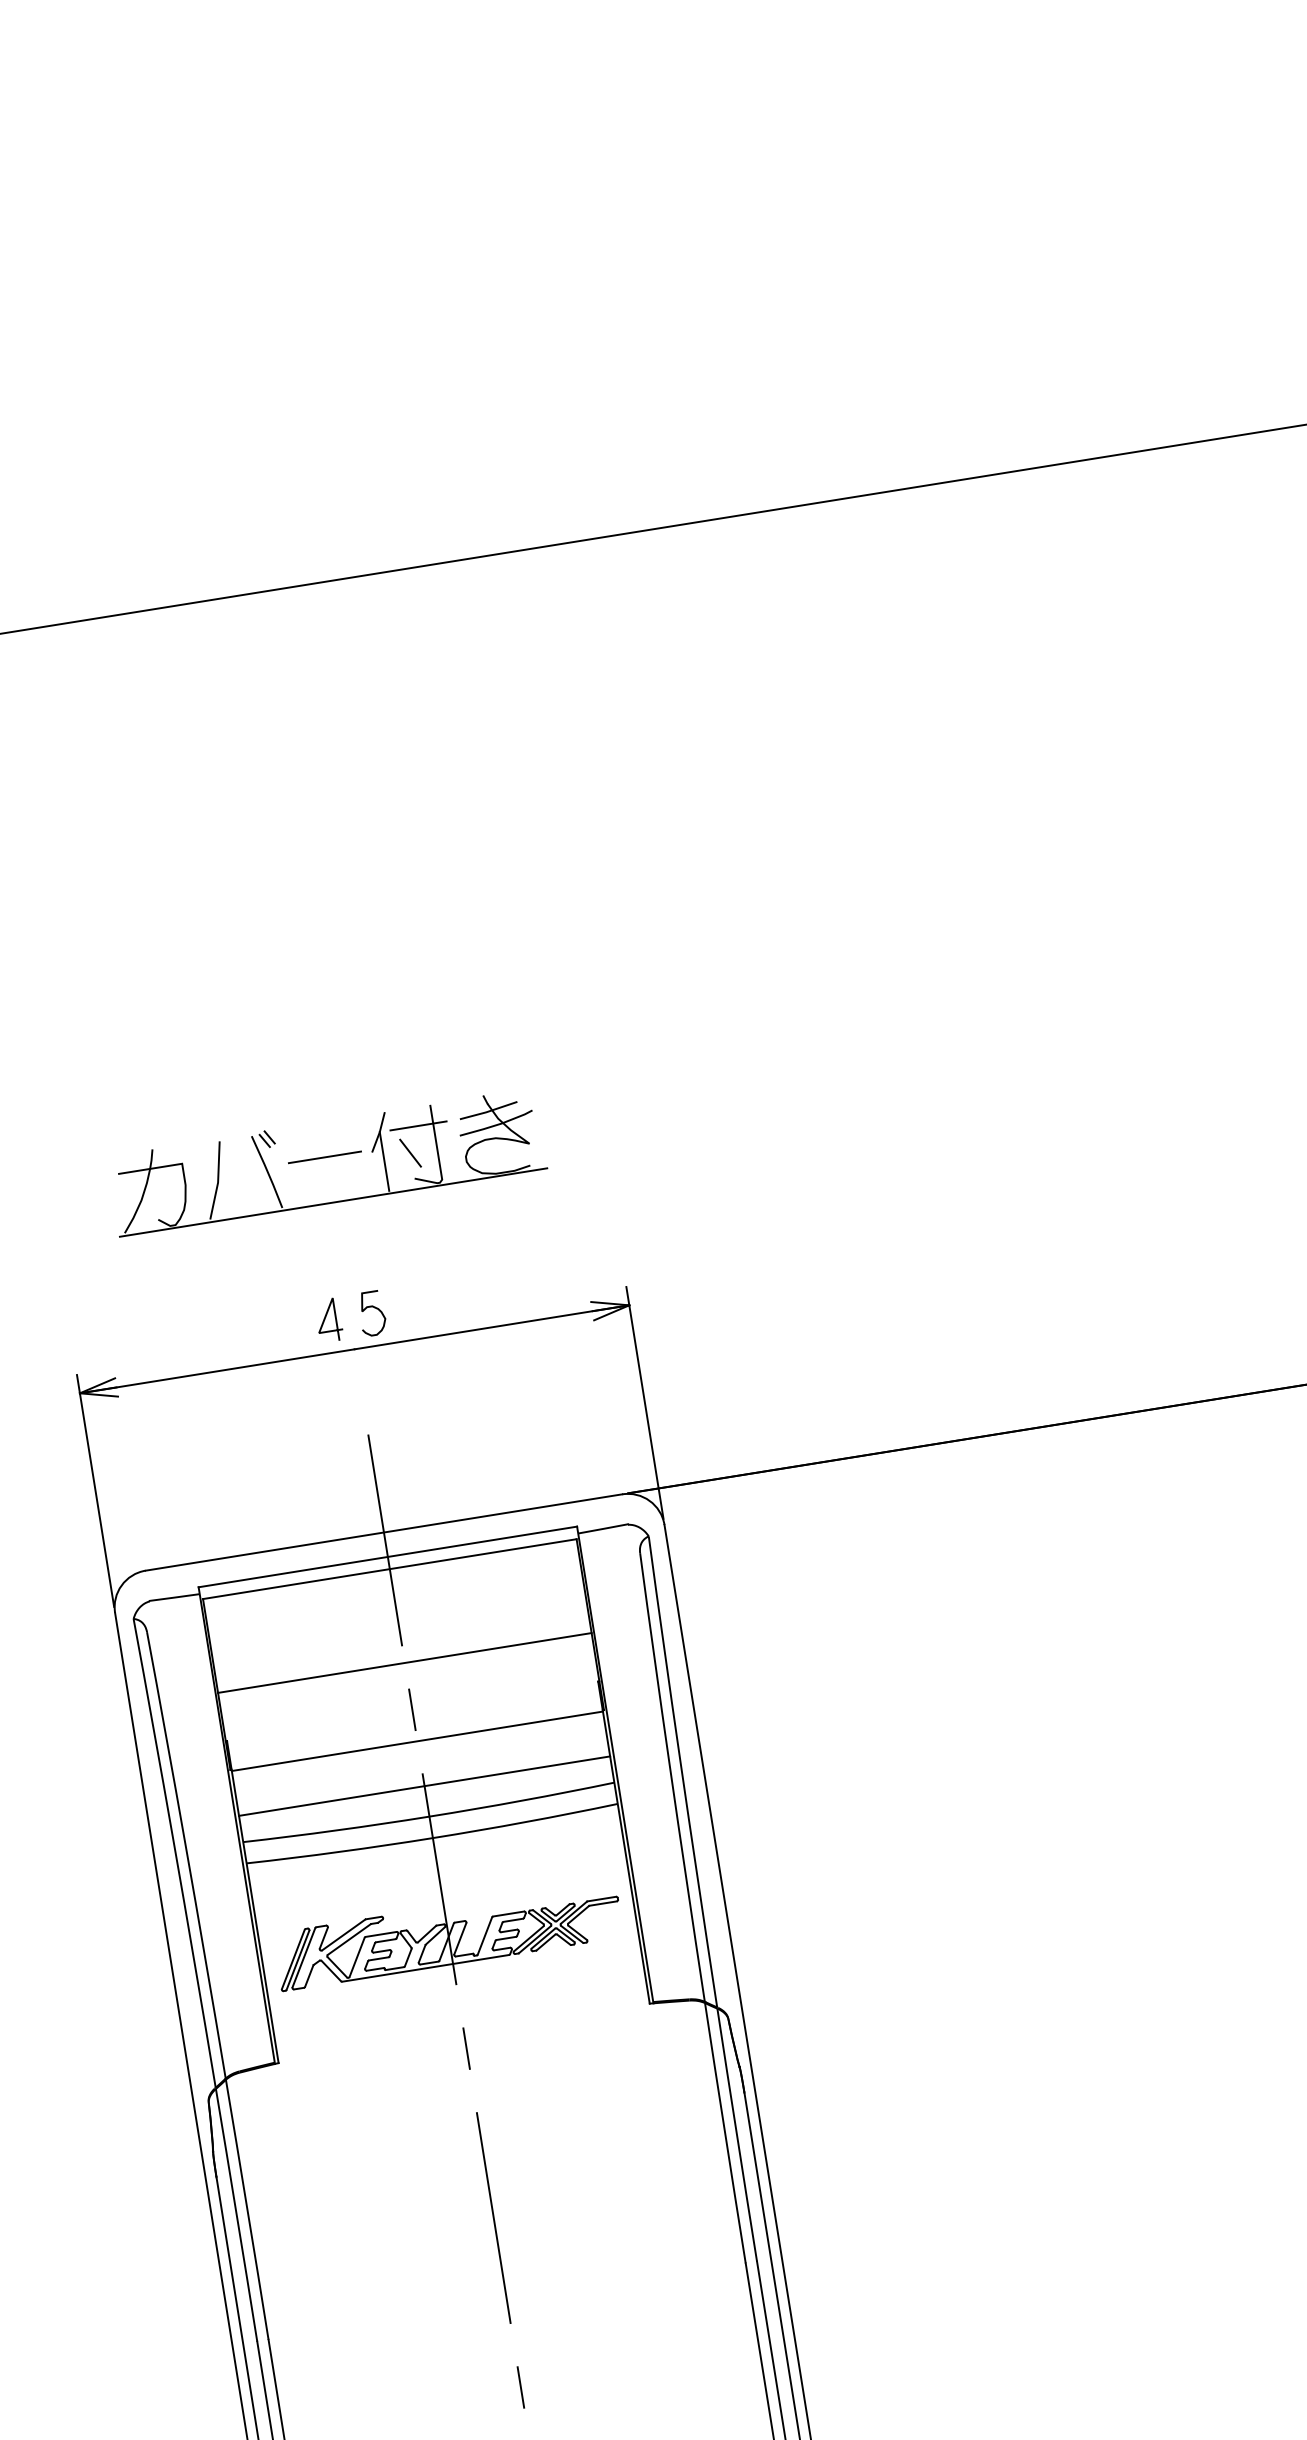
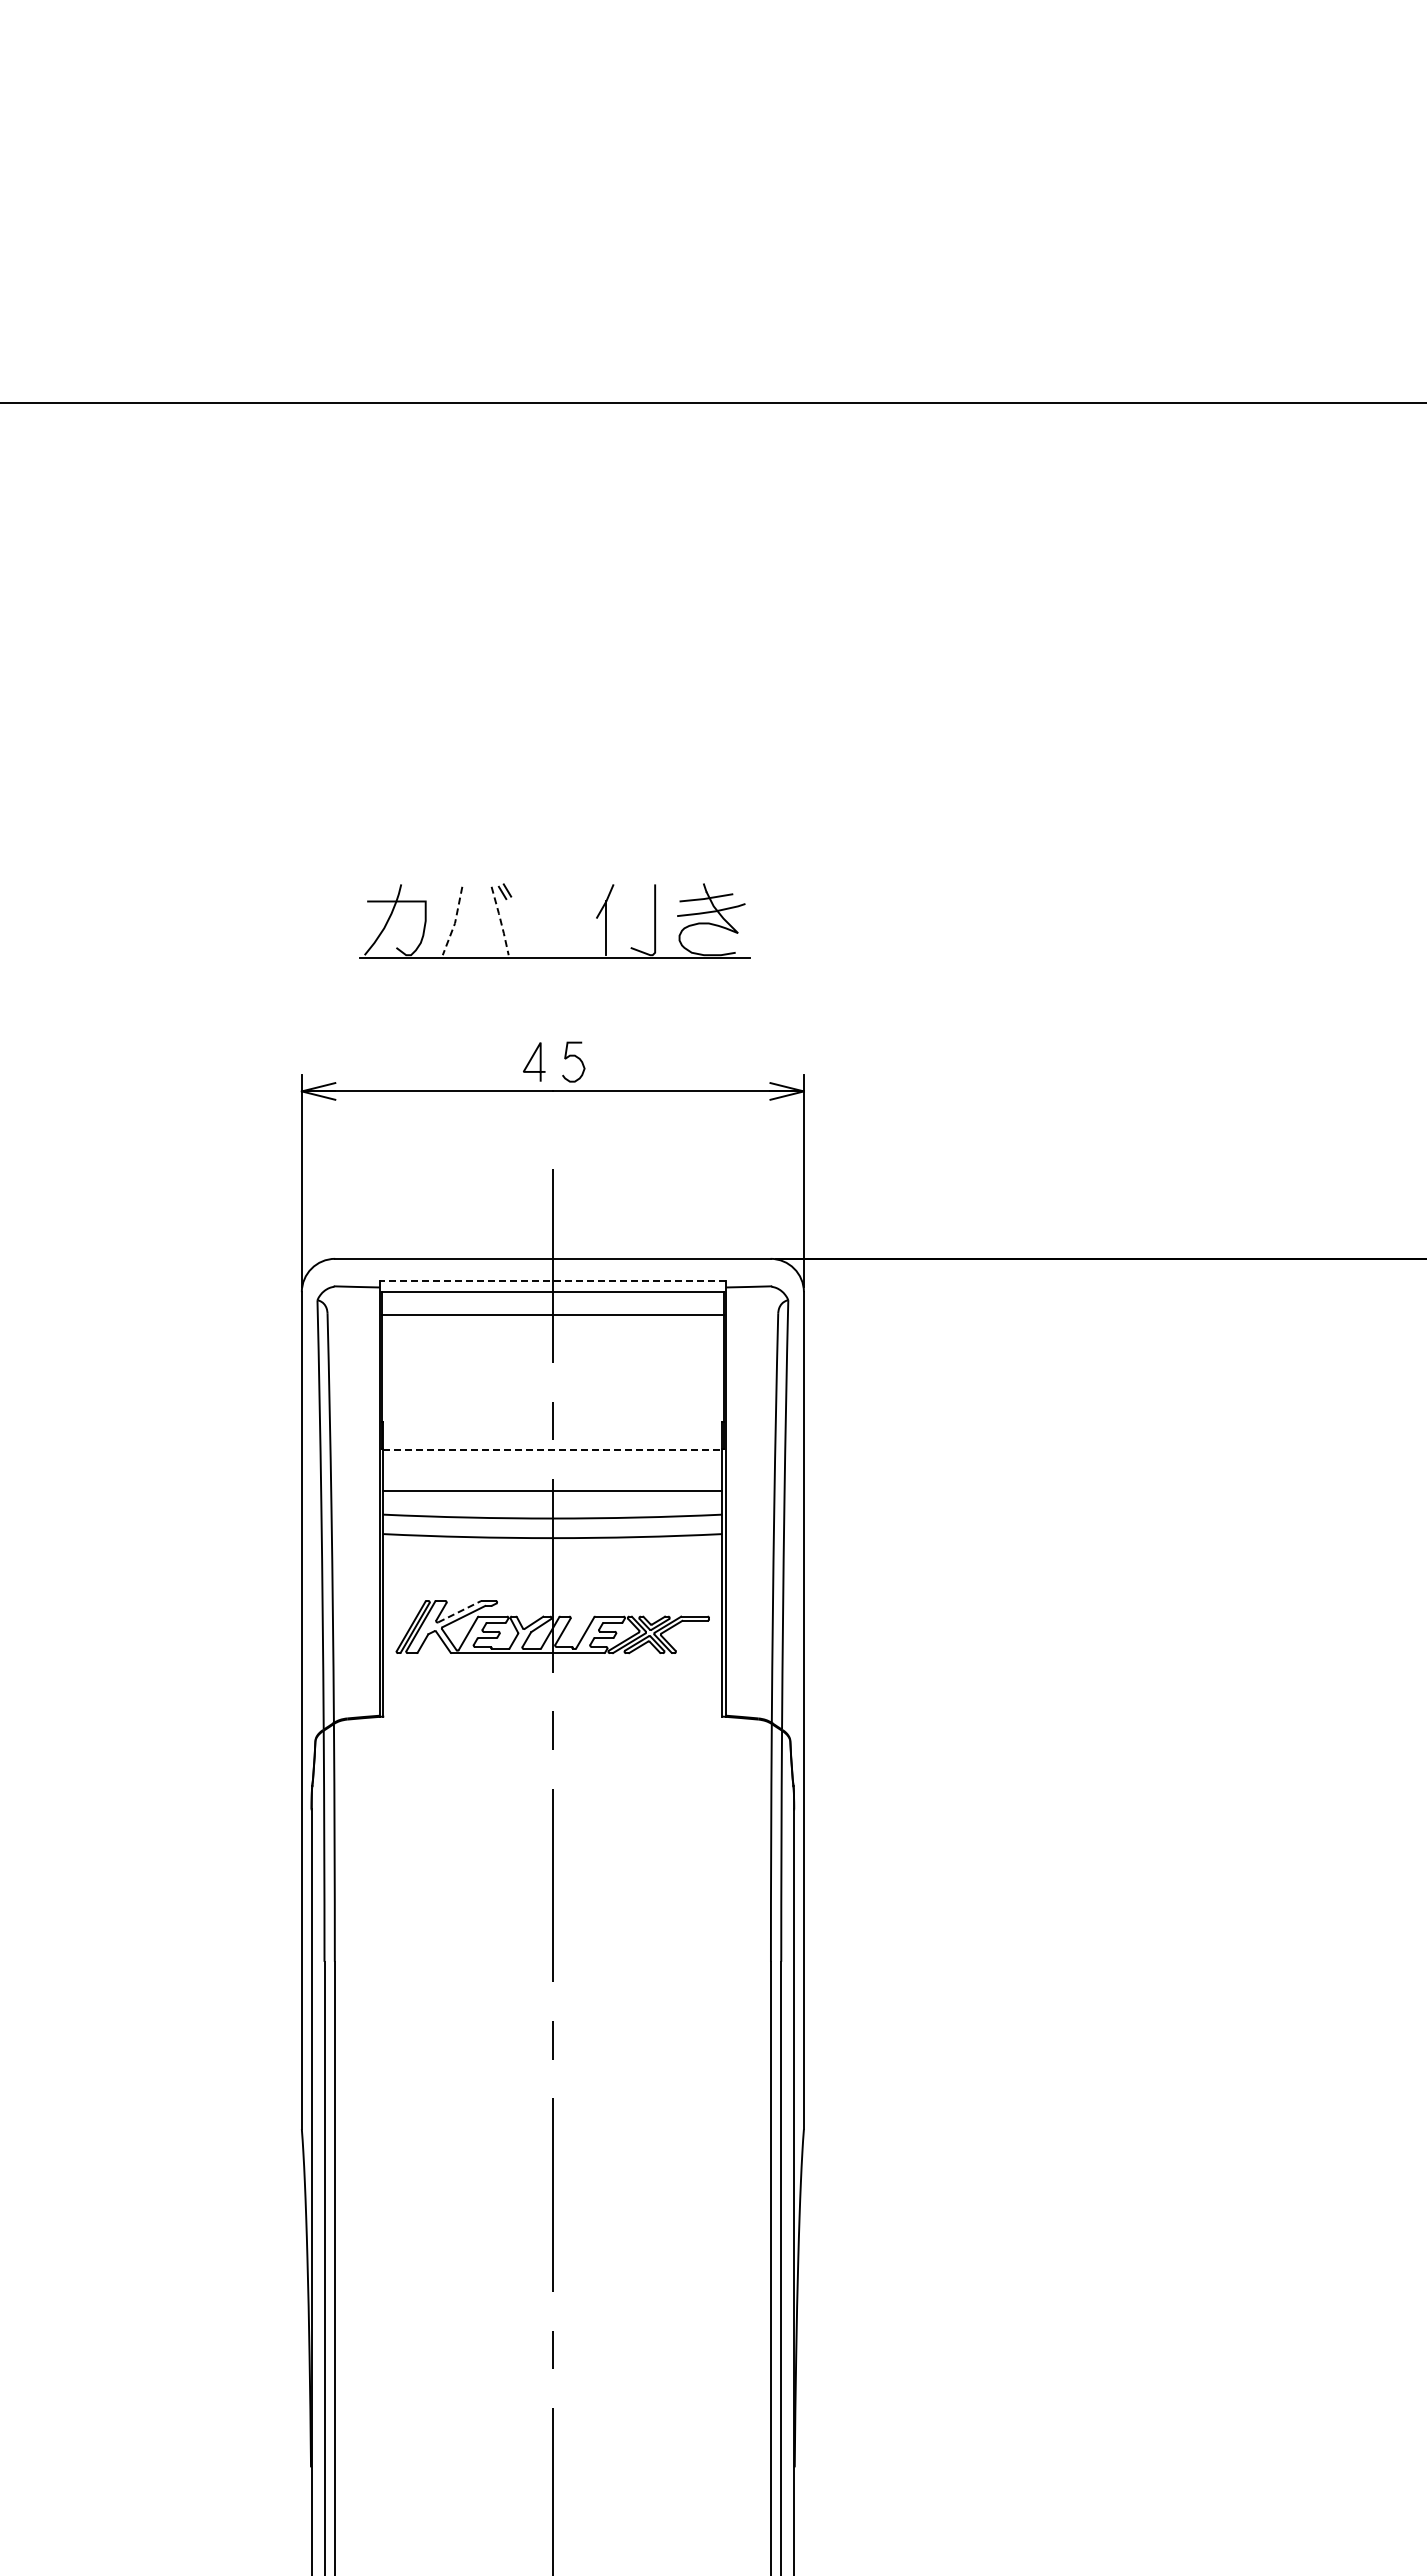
line: (418, 1125) -> (641, 901), removed
line: (410, 1153) -> (630, 924), removed
line: (324, 1157) -> (553, 916), removed
line: (267, 1172) -> (500, 921), solid -> dashed
line: (218, 1181) -> (455, 922), solid -> dashed
line: (387, 1557) -> (552, 1281), solid -> dashed
line: (404, 1663) -> (552, 1315), moved
line: (416, 1741) -> (552, 1449), solid -> dashed
line: (343, 1934) -> (459, 1611), solid -> dashed

